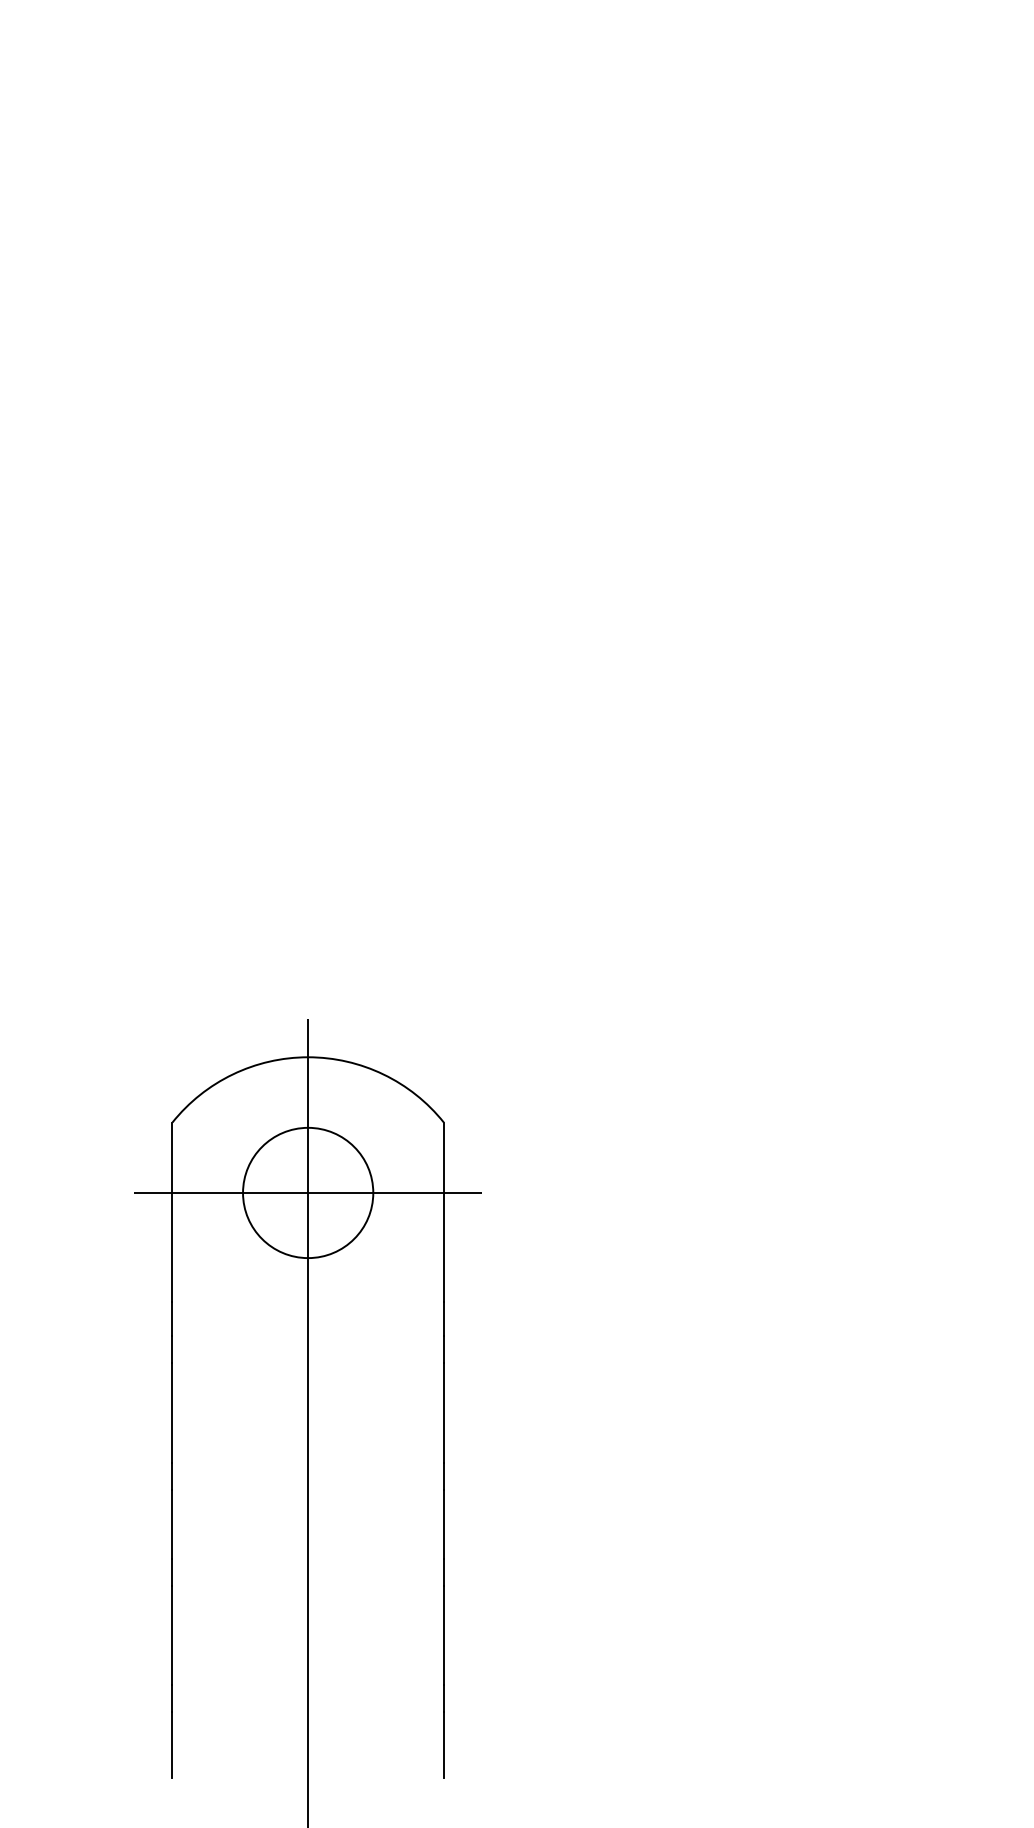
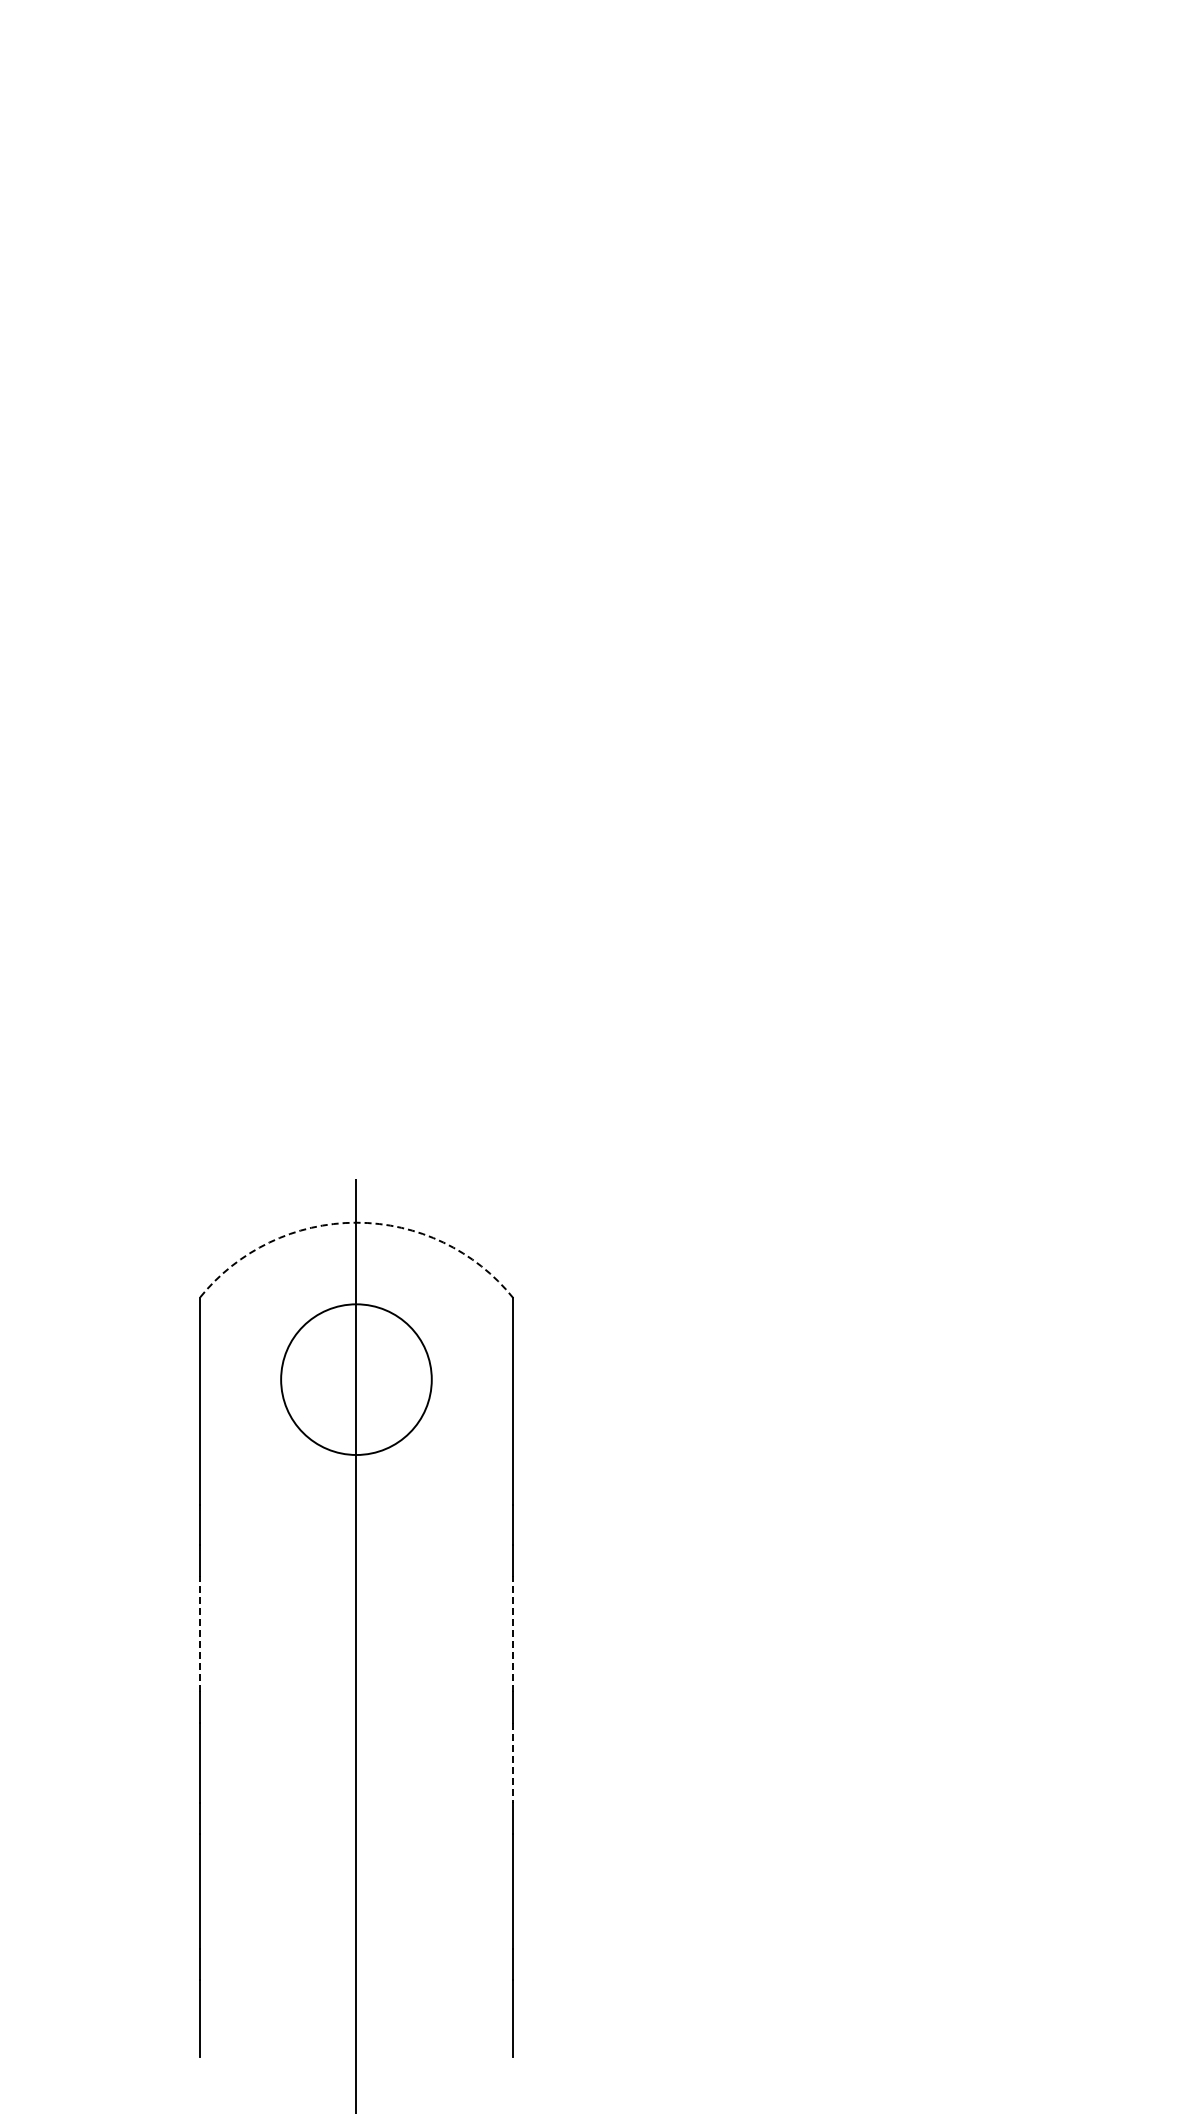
arc: (308, 1057) -> (356, 1222), solid -> dashed
line: (308, 1192) -> (356, 1379), removed
line: (172, 1412) -> (199, 1633), solid -> dashed
line: (443, 1412) -> (513, 1633), solid -> dashed
line: (443, 1523) -> (513, 1762), solid -> dashed

